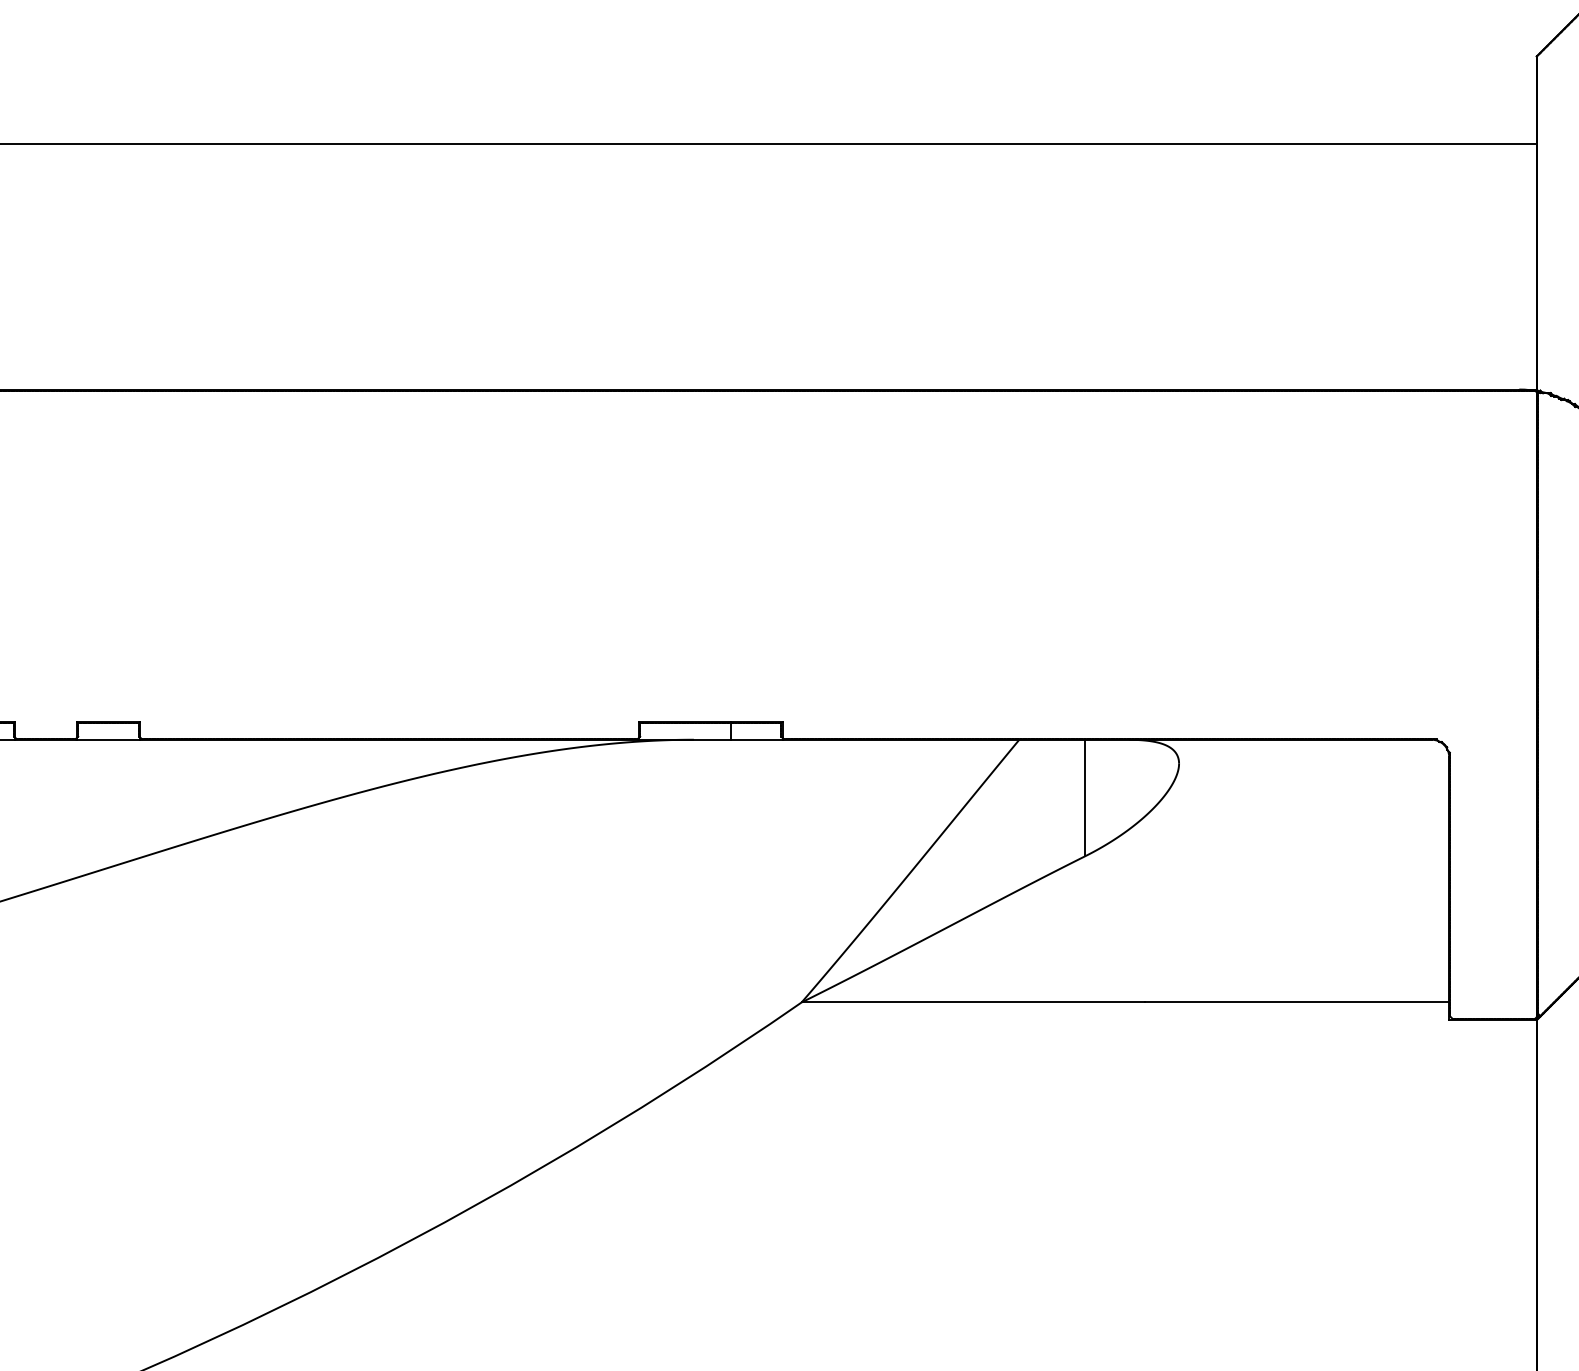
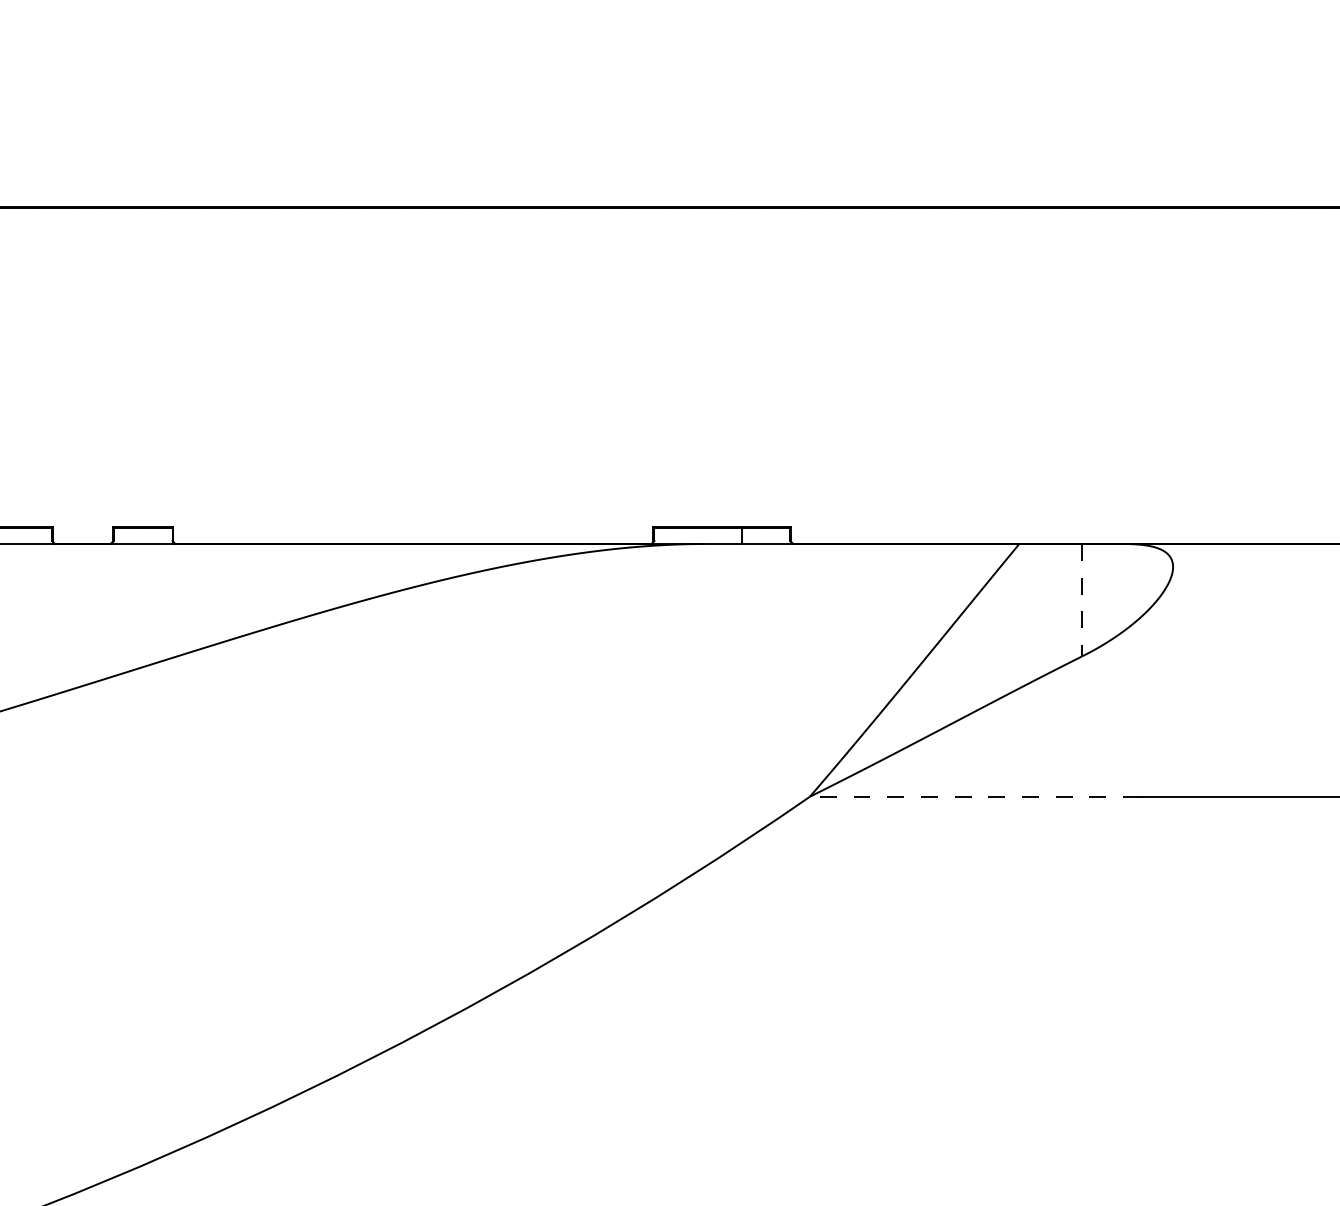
line: (1084, 798) -> (1082, 600), solid -> dashed
line: (973, 1002) -> (975, 796), solid -> dashed

